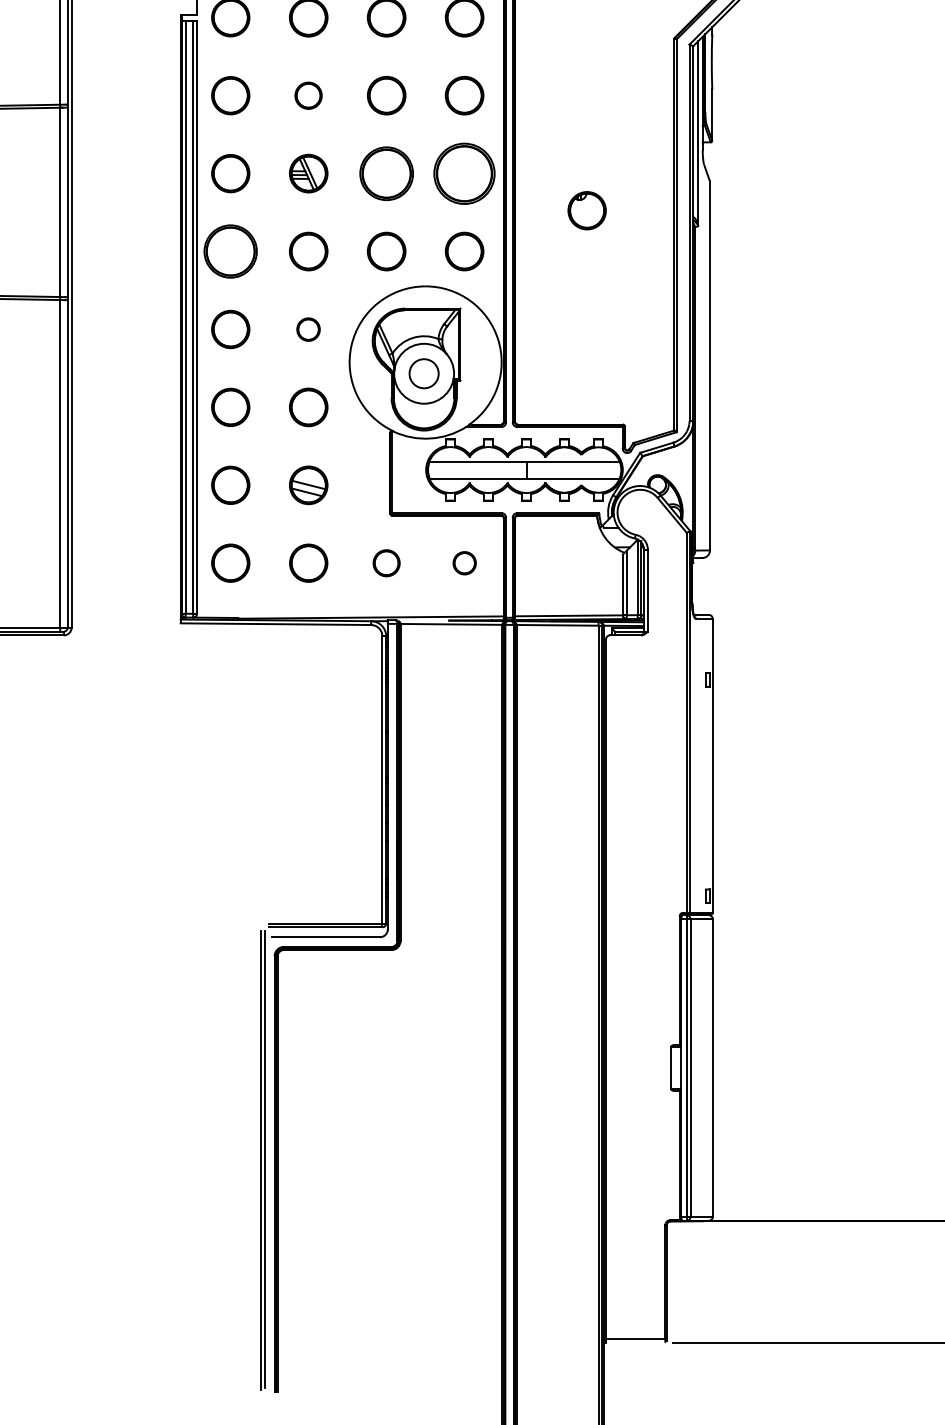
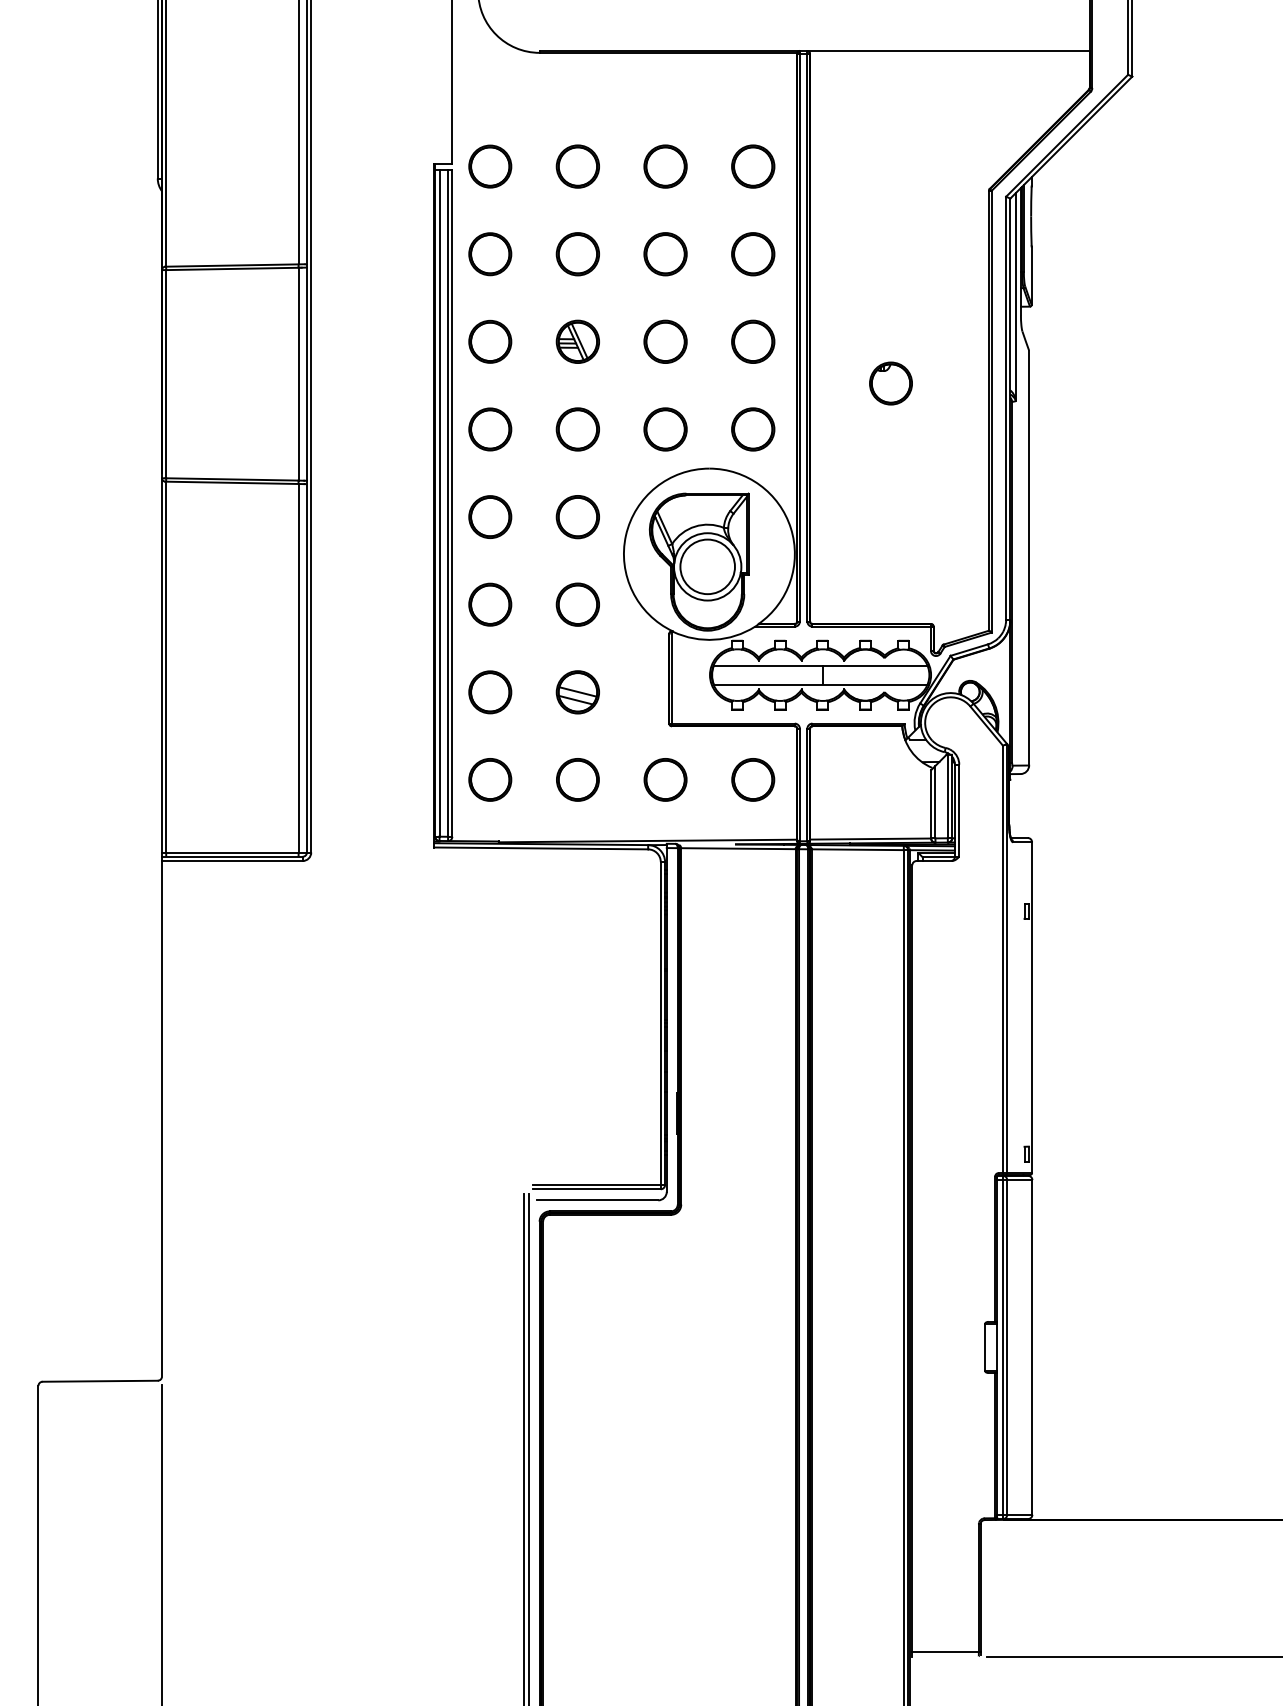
part: (308, 95) -> (577, 254), size x1.43
part: (386, 173) -> (665, 341), size x0.71
part: (464, 173) -> (753, 341), size x0.62
part: (230, 251) -> (490, 429), size x0.71
part: (308, 329) -> (577, 517), size x1.67
circle: (423, 373) -> (707, 566), size x1.67
part: (386, 562) -> (665, 779), size x1.43
part: (464, 562) -> (753, 779), size x1.67

